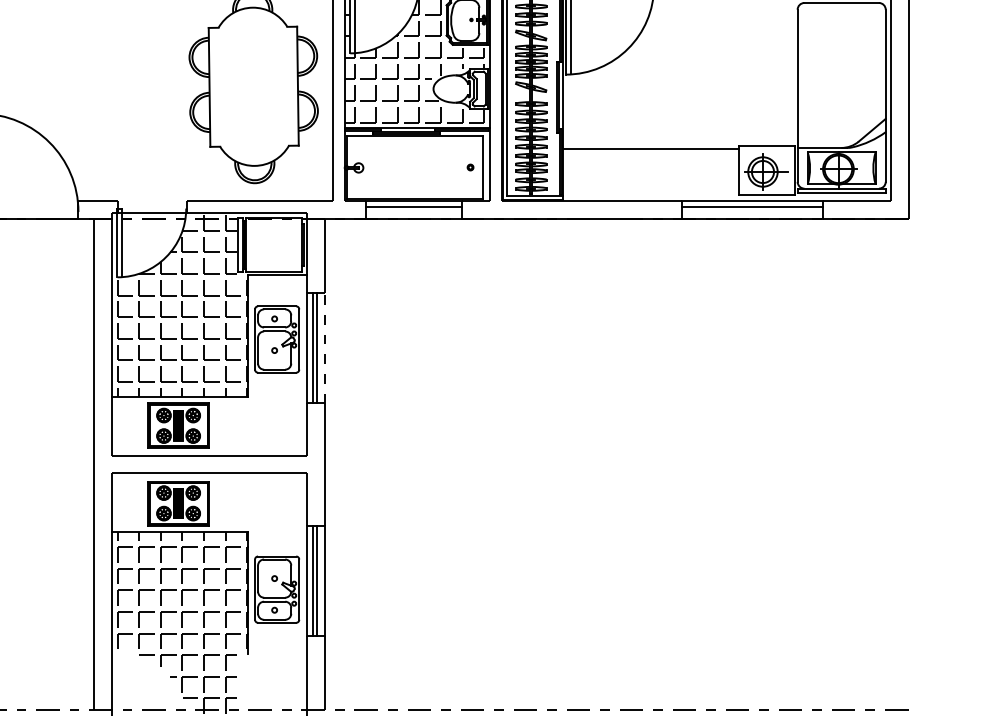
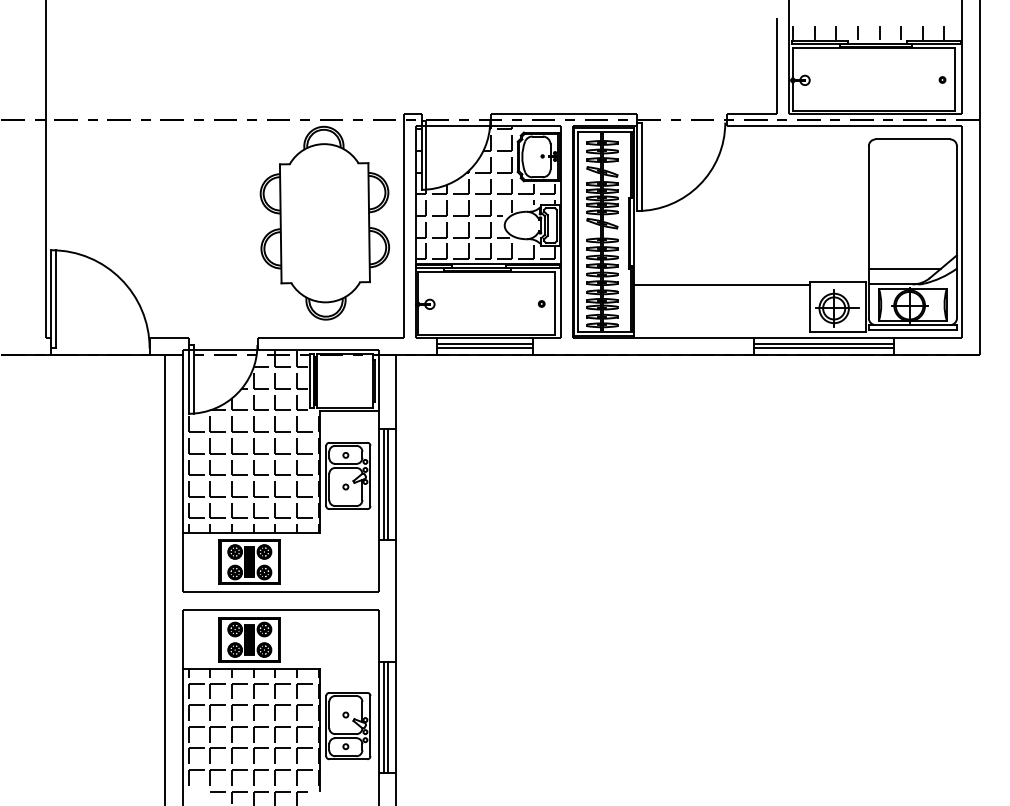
line: (833, 132) -> (904, 268), added
line: (413, 211) -> (484, 347), added
line: (752, 211) -> (823, 347), added
line: (325, 348) -> (396, 484), dashed -> solid

